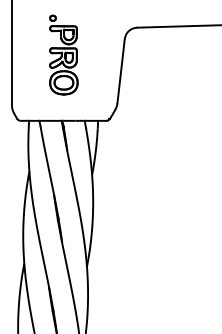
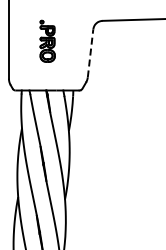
part: (63, 55) -> (47, 41), size x0.7
line: (121, 69) -> (90, 52), solid -> dashed

